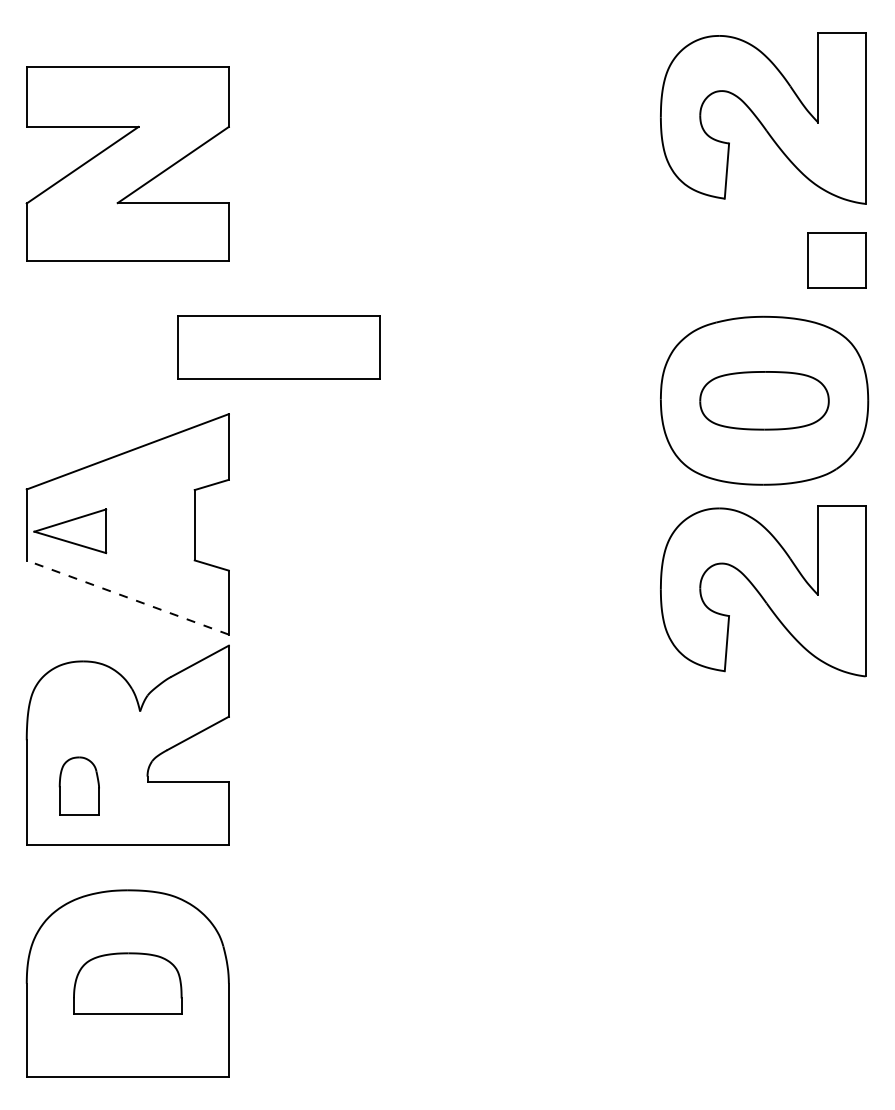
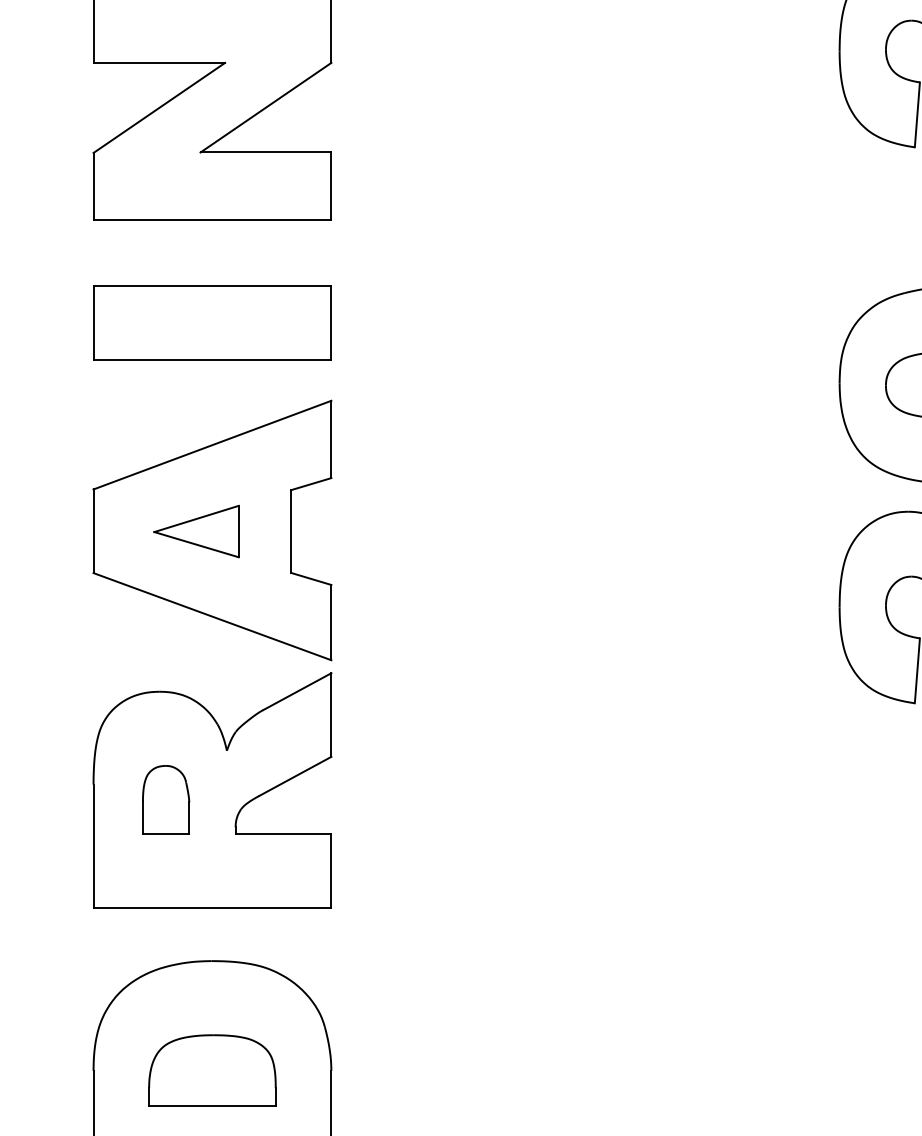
part: (278, 347) -> (212, 322), moved
part: (70, 531) -> (196, 531), moved
line: (127, 597) -> (212, 616), dashed -> solid
part: (78, 785) -> (165, 798), moved

